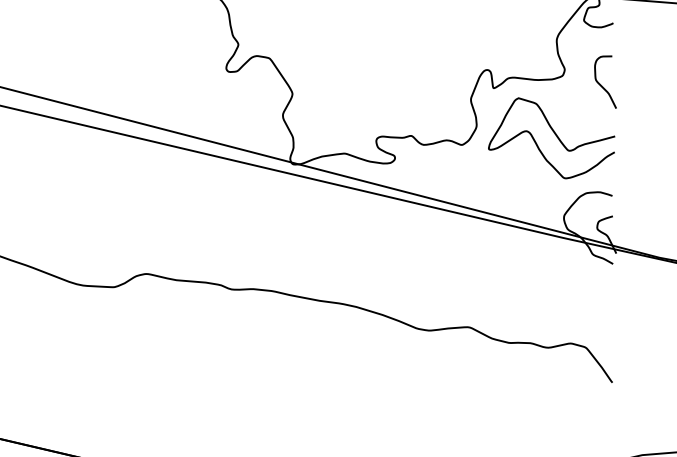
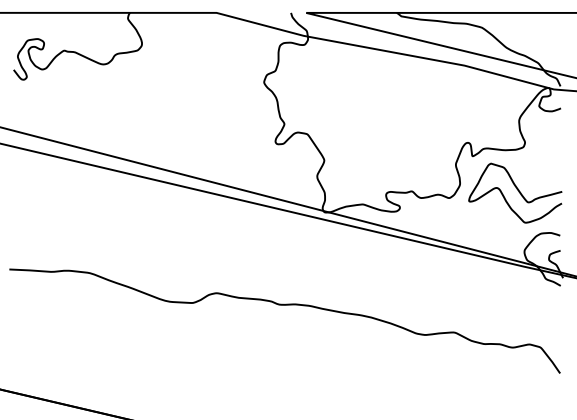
curve: (601, 84) -> (552, 153), removed

